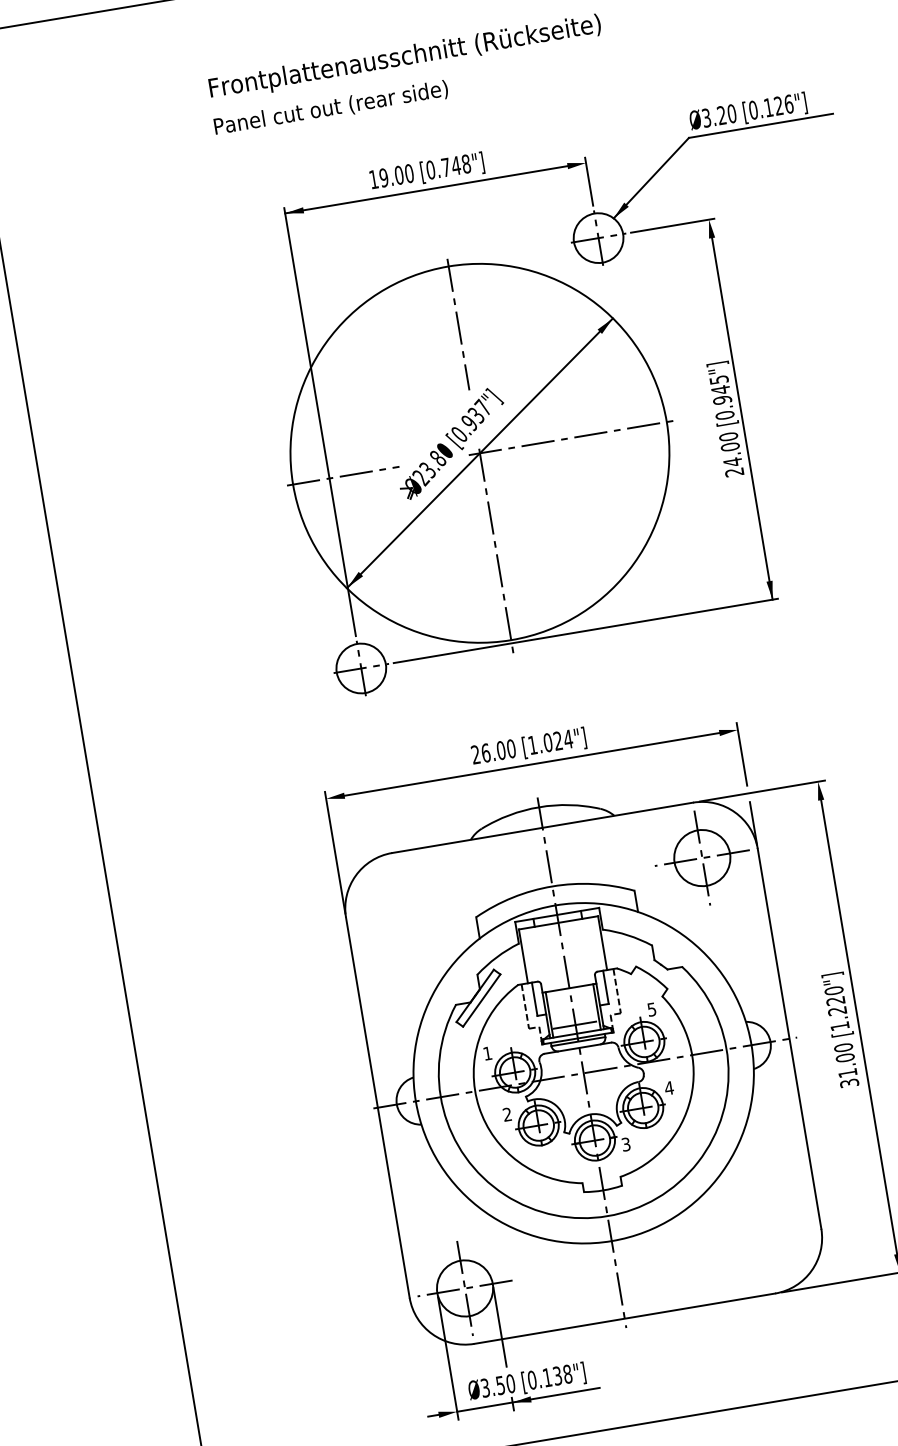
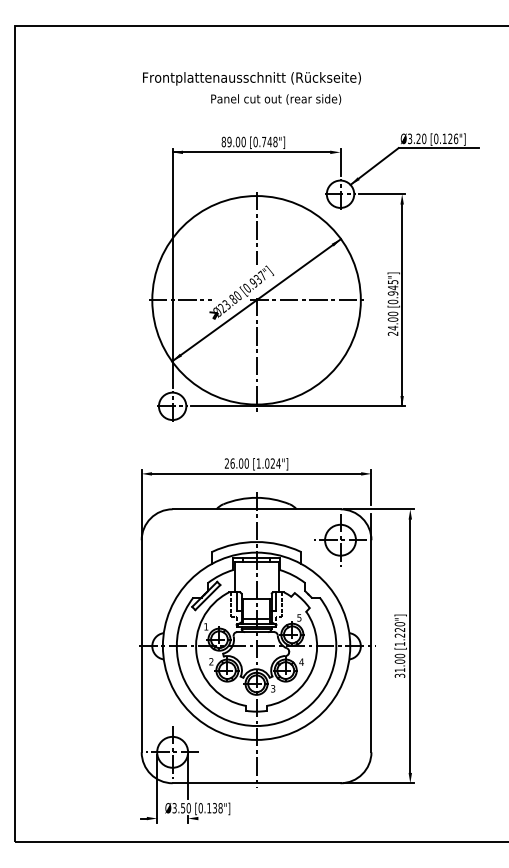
text: (331, 108) -> (276, 99), moved
text: (373, 178) -> (223, 141), 19.00 -> 89.00
line: (527, 1399) -> (196, 818), removed

